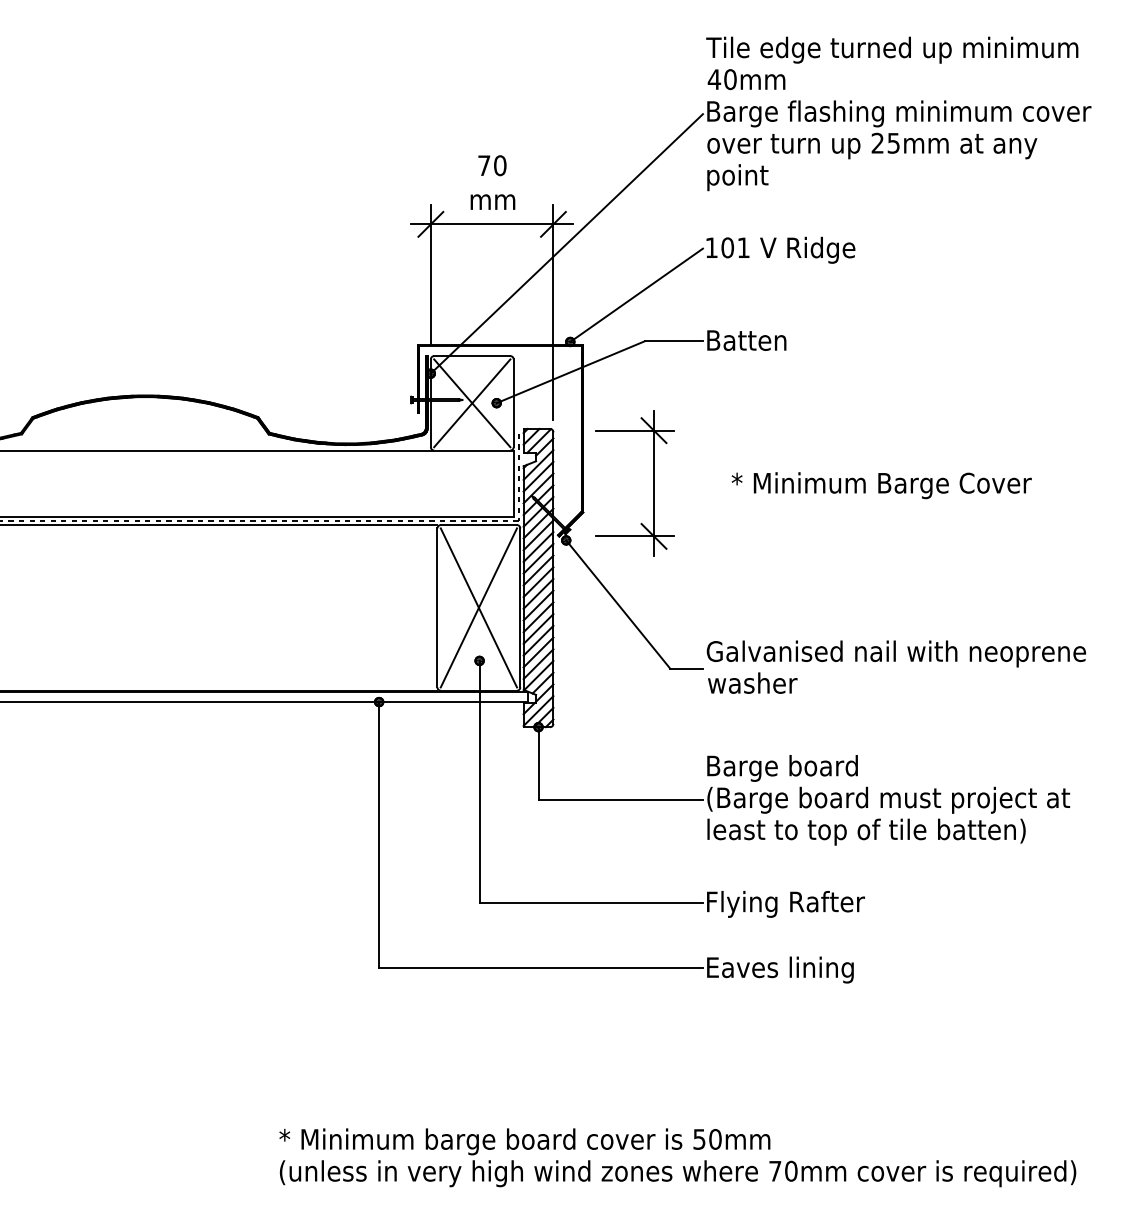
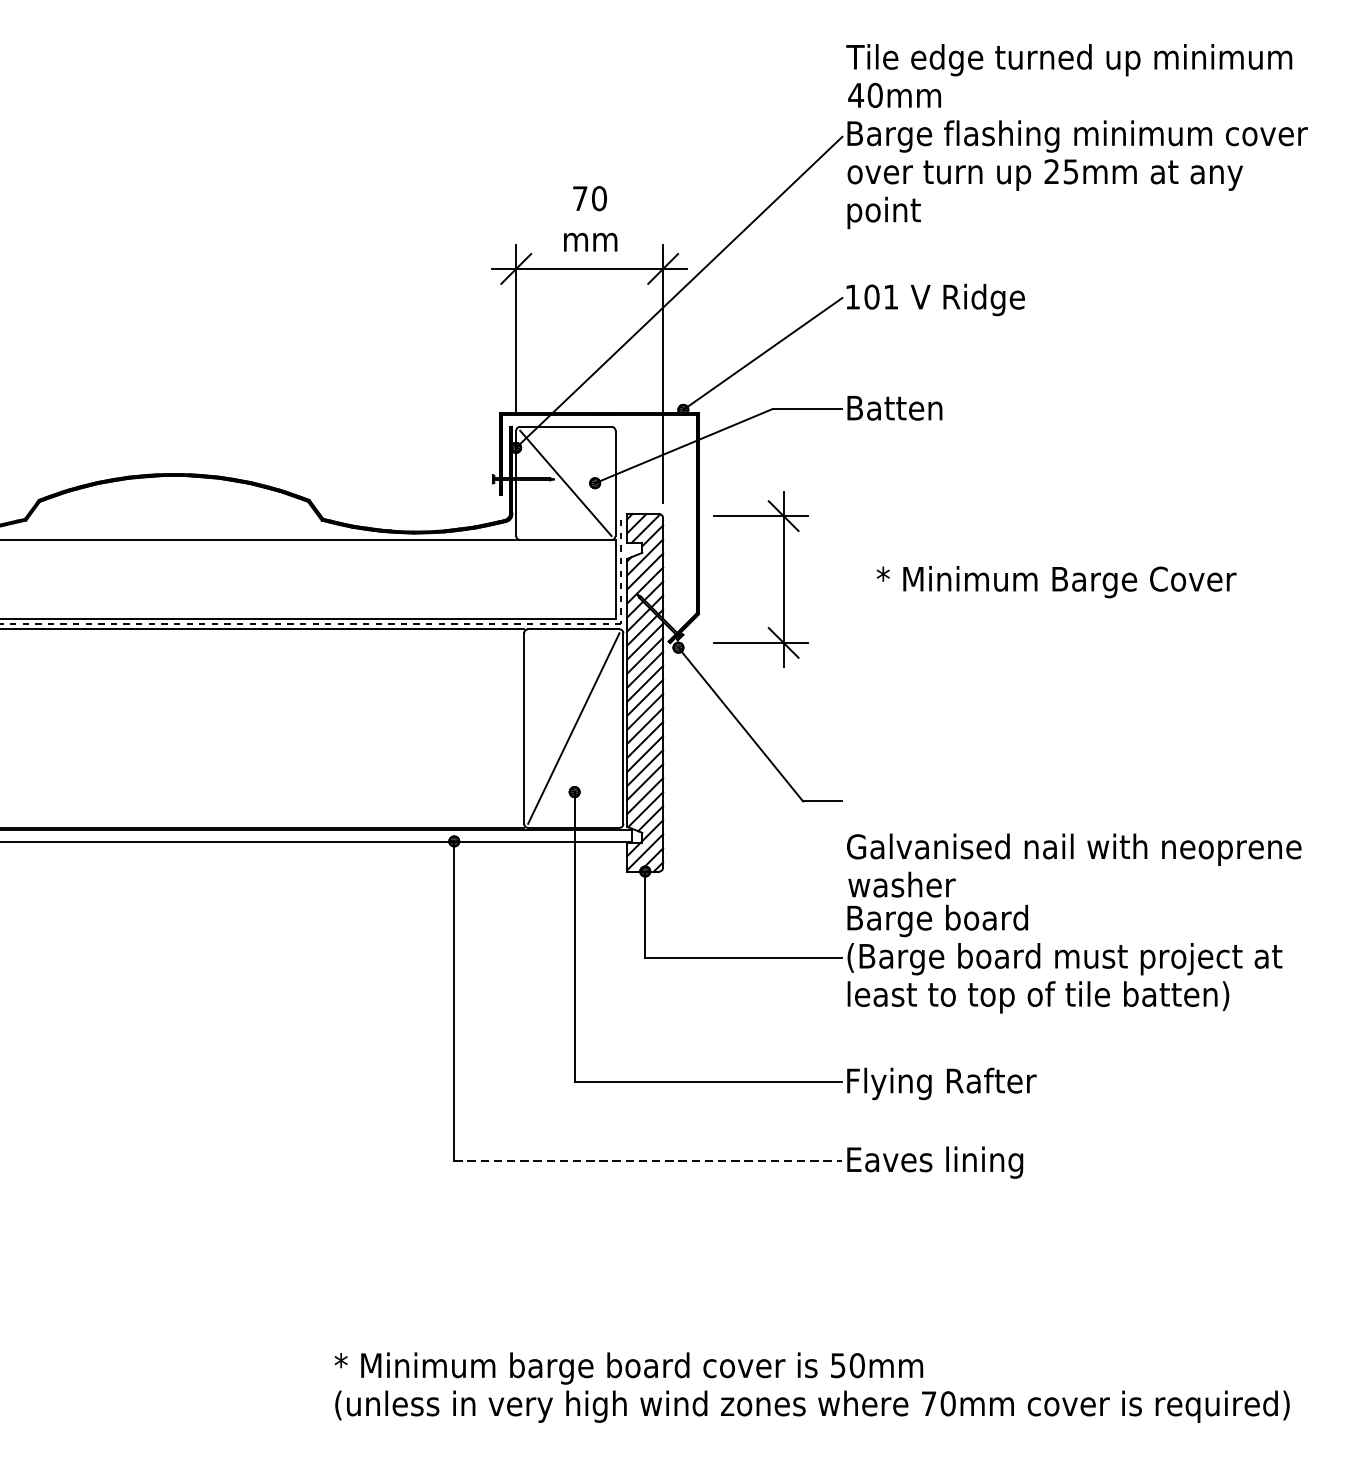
line: (472, 403) -> (566, 483), removed
line: (478, 607) -> (573, 728), removed
text: (896, 666) -> (1074, 864), moved
line: (541, 968) -> (648, 1160), solid -> dashed

